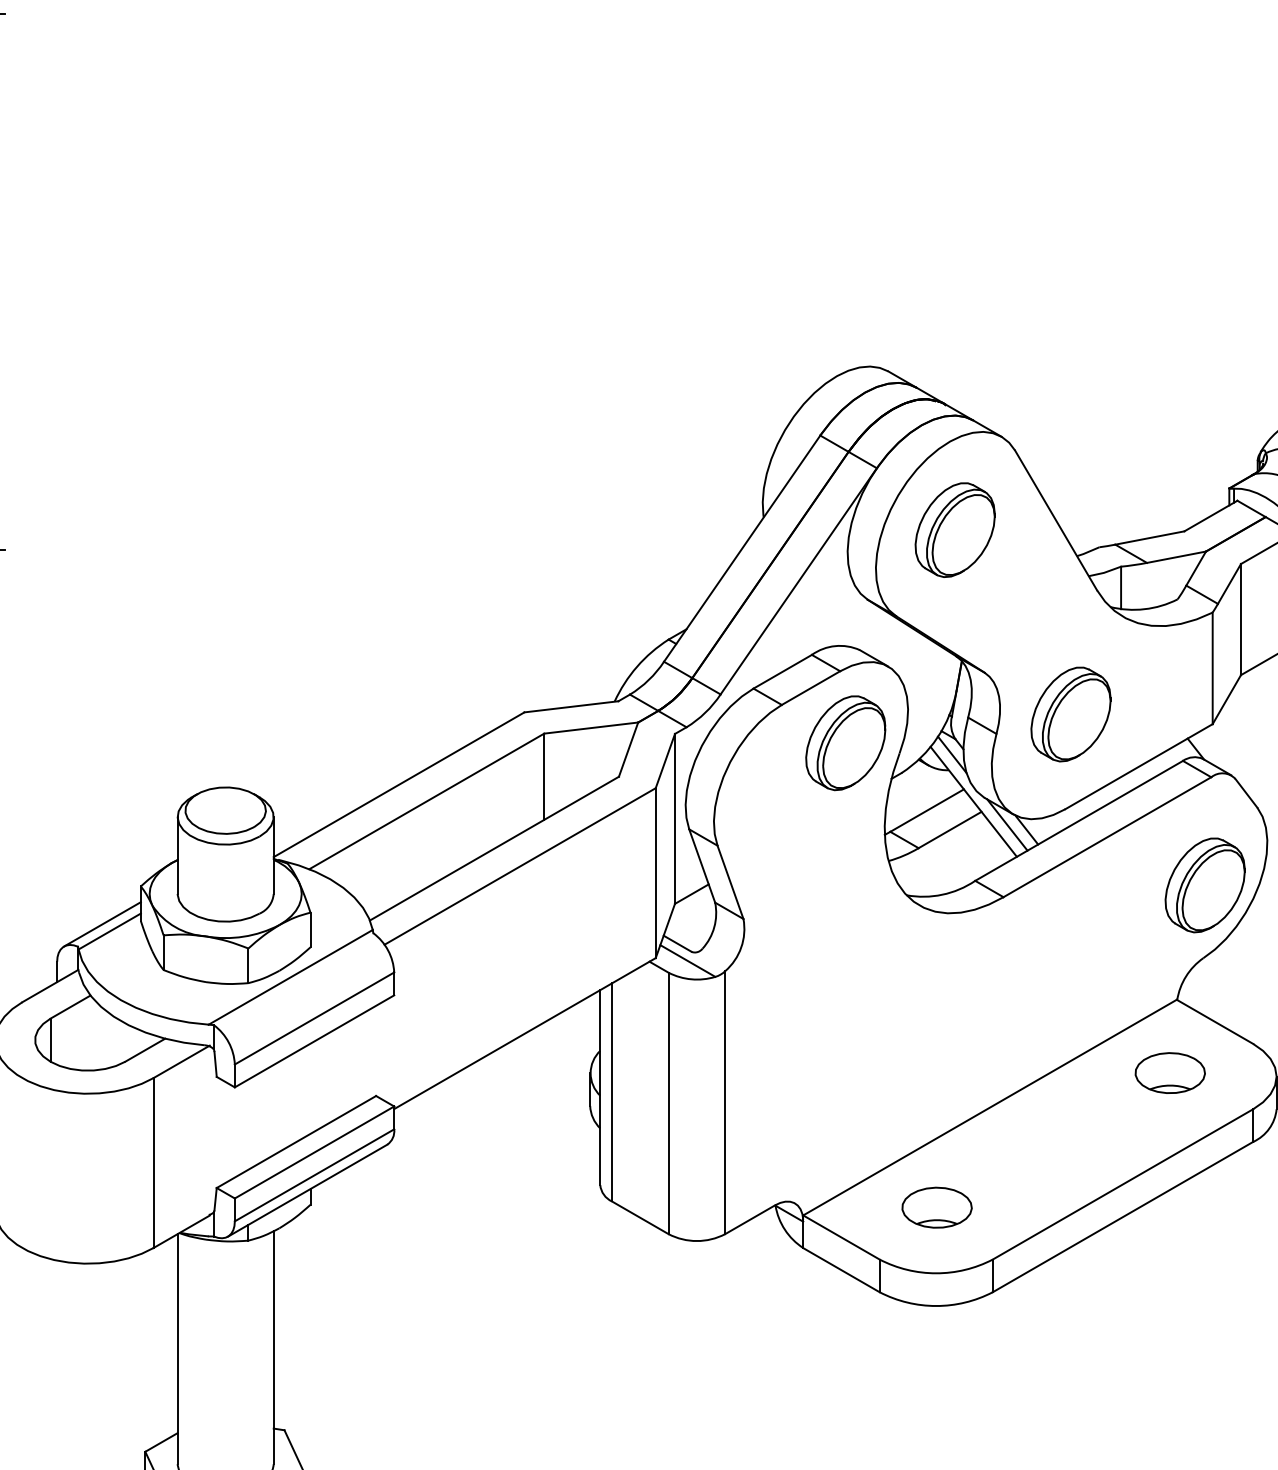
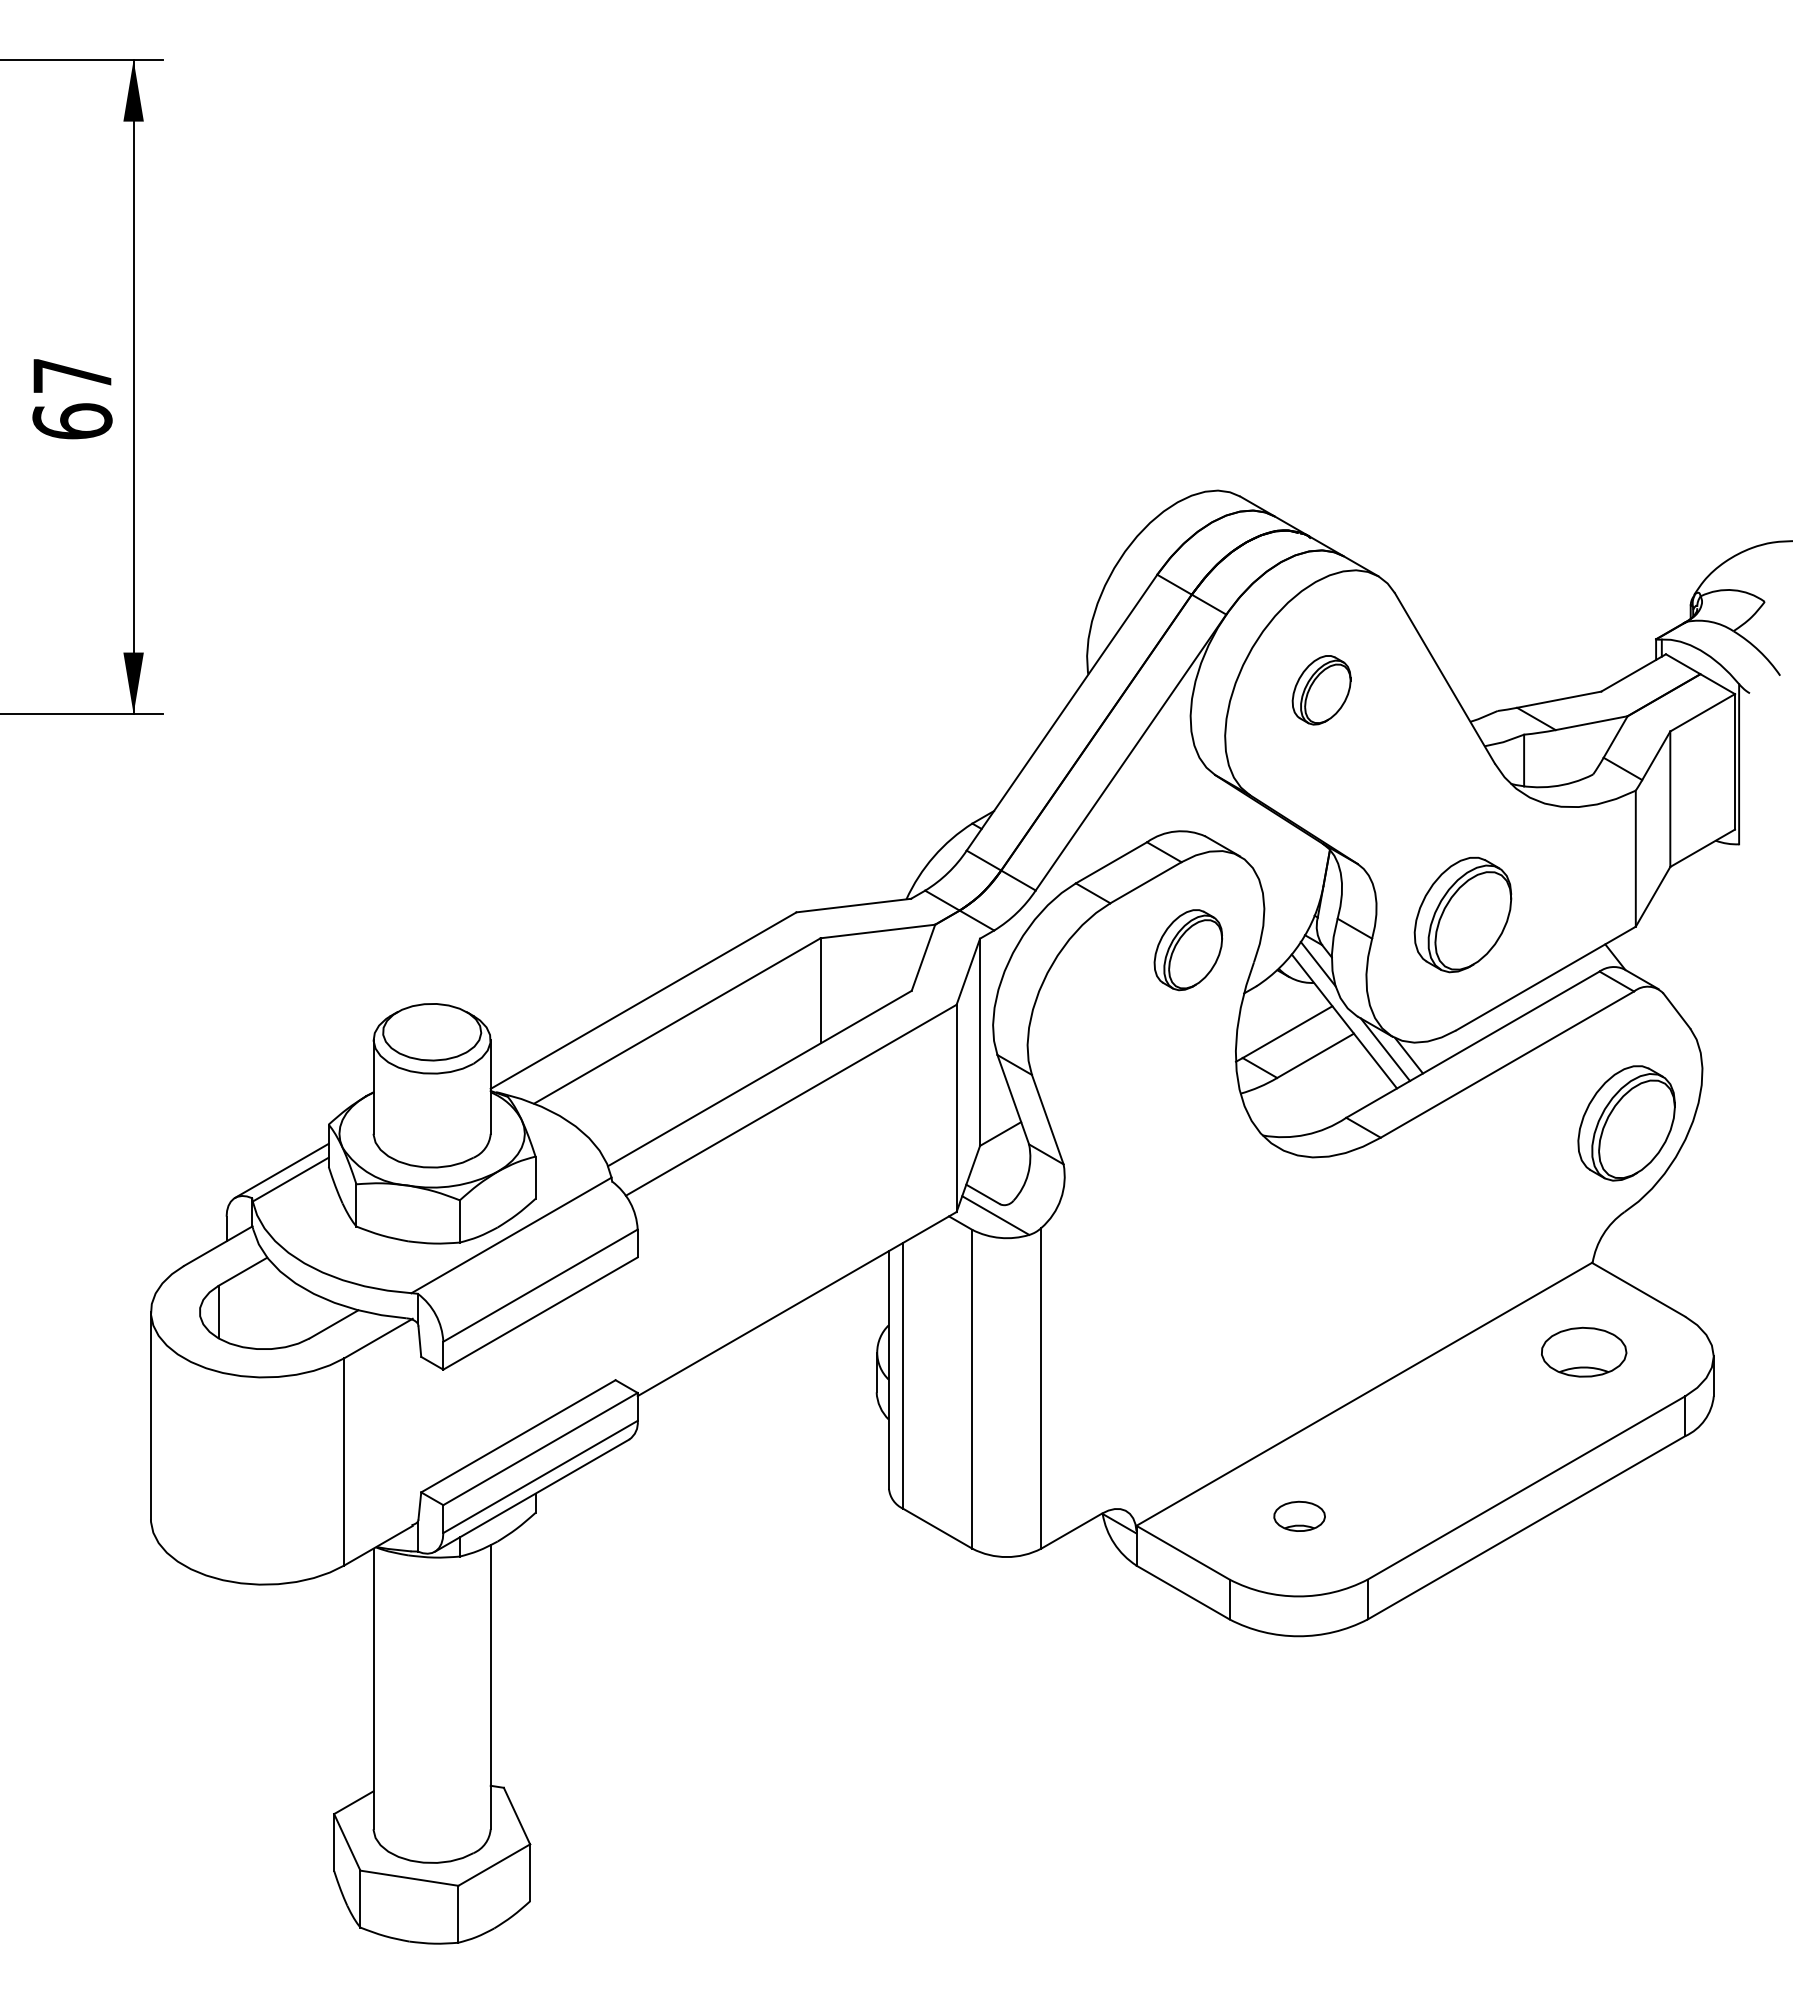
part: (954, 530) -> (1321, 690), size x0.6
part: (845, 743) -> (1188, 950), size x0.7
part: (936, 1207) -> (1299, 1516), size x0.6

